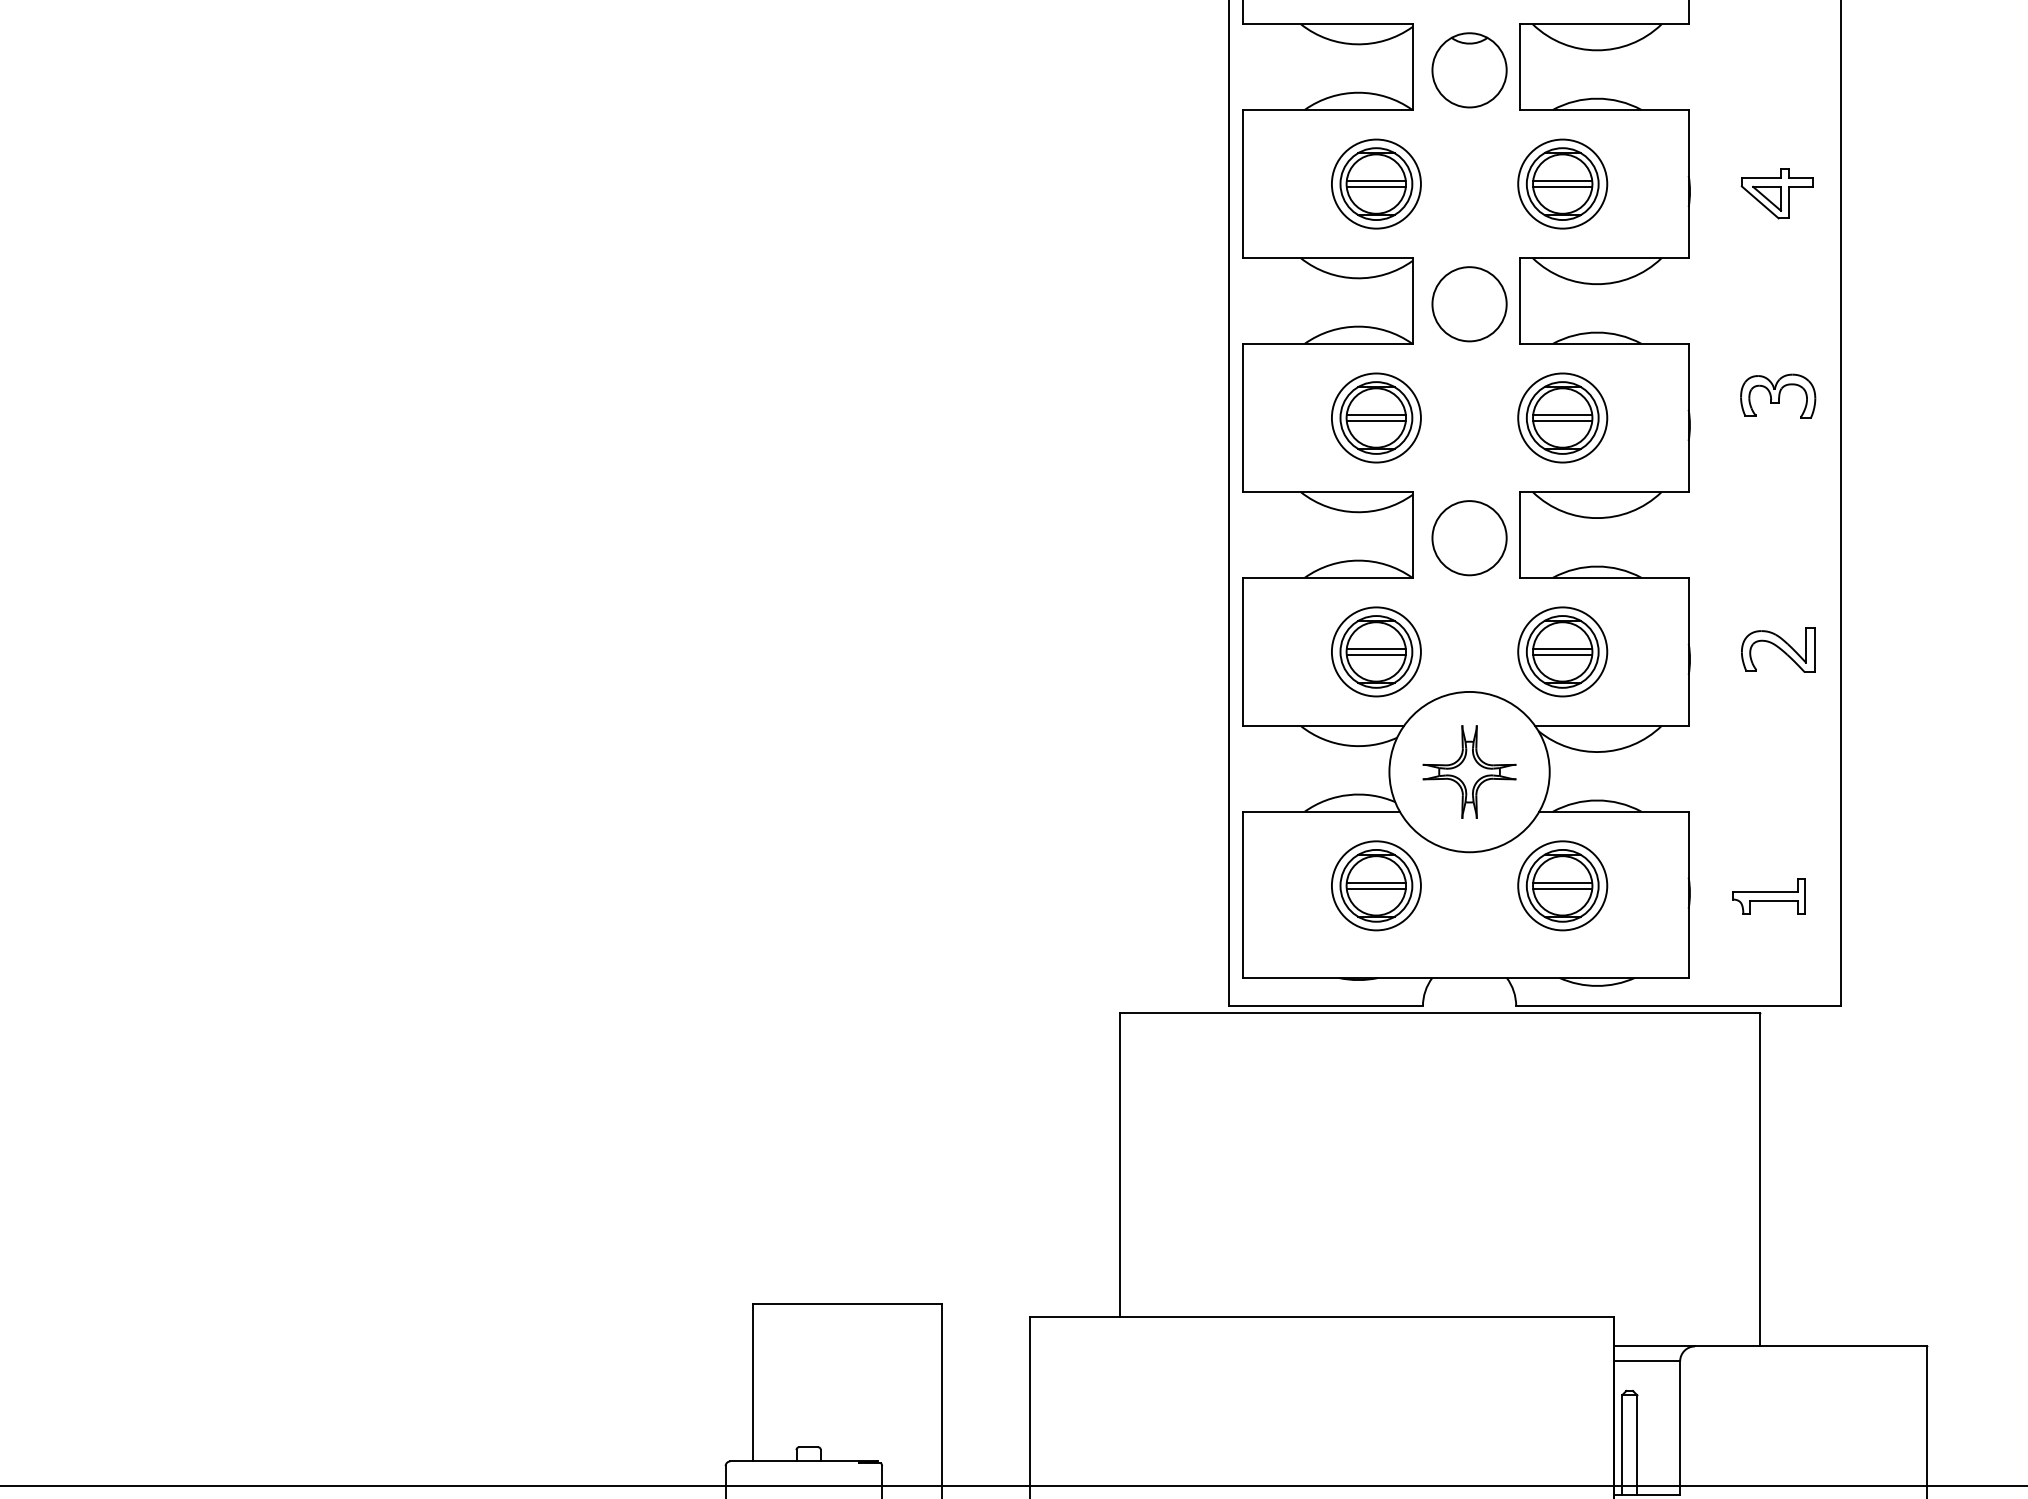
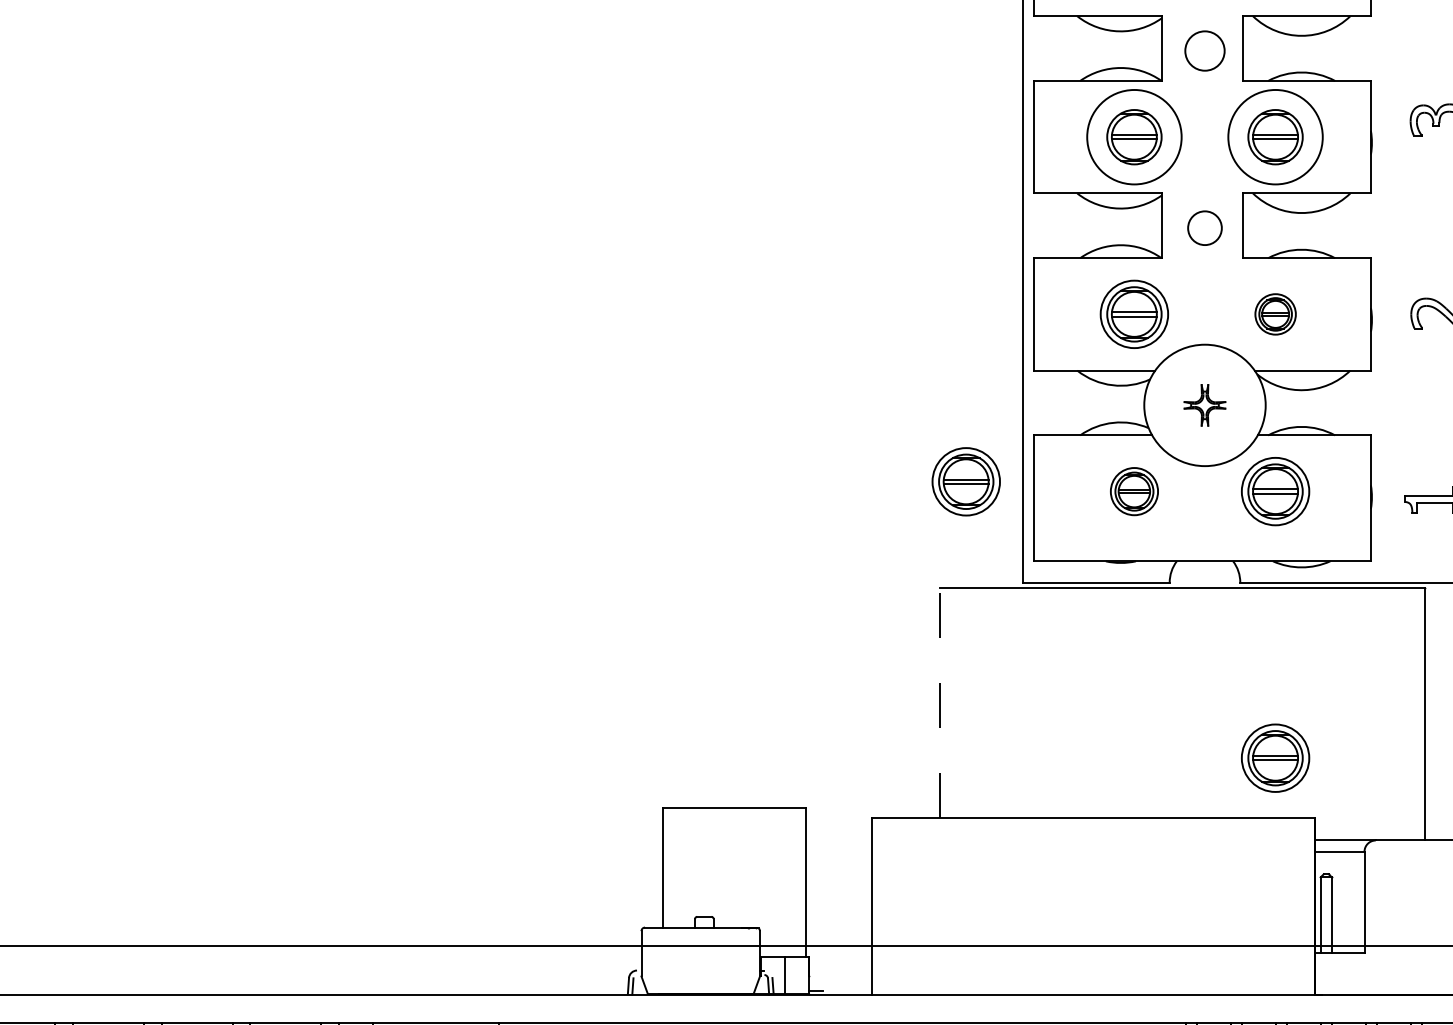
circle: (1469, 304) -> (1204, 51), size x0.7
circle: (1375, 417) -> (1133, 136), size x1.4
circle: (1562, 417) -> (1275, 136), size x1.4
circle: (1469, 538) -> (1204, 228), size x0.6
part: (1562, 651) -> (1275, 314), size x0.6
part: (1469, 771) -> (1204, 404), size x0.6
part: (1154, 872) -> (966, 481), added
part: (1376, 885) -> (1134, 491), size x0.7
line: (1119, 1164) -> (939, 702), solid -> dashed
part: (1562, 1237) -> (1275, 757), added

